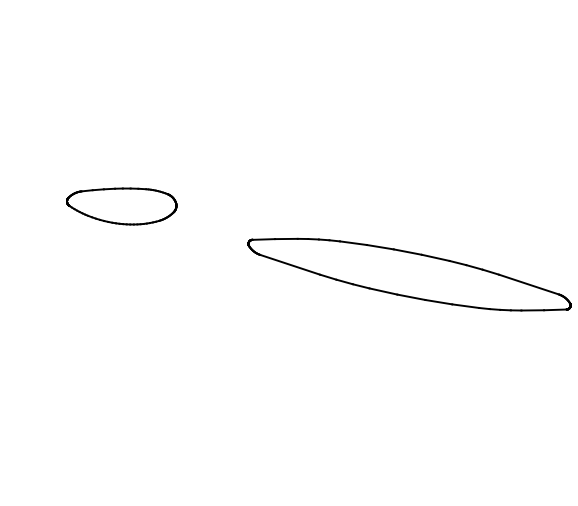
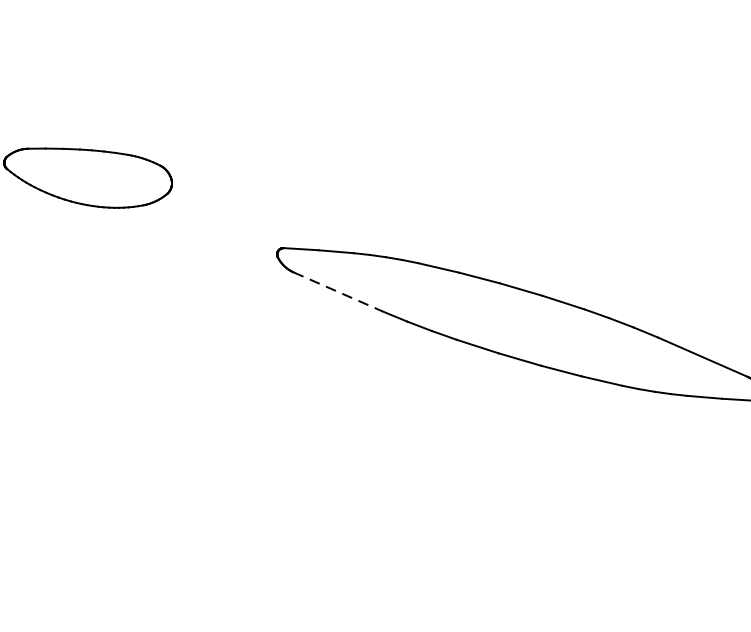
line: (290, 264) -> (338, 291), solid -> dashed

